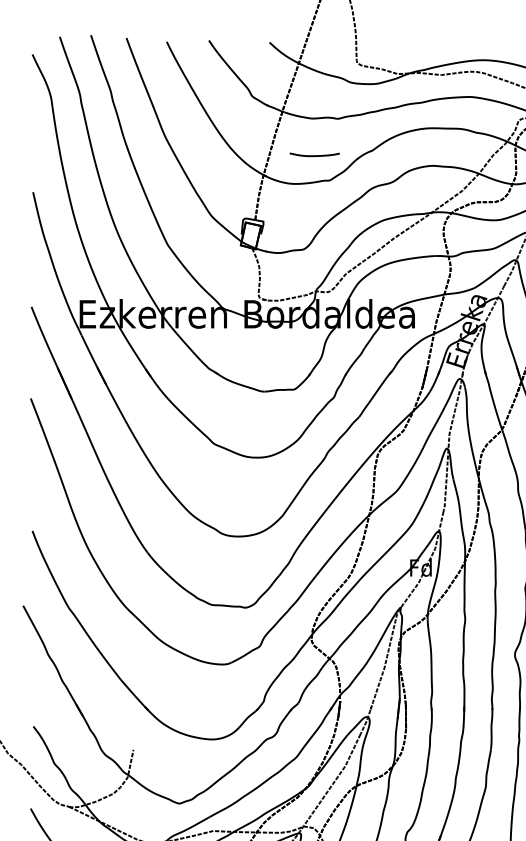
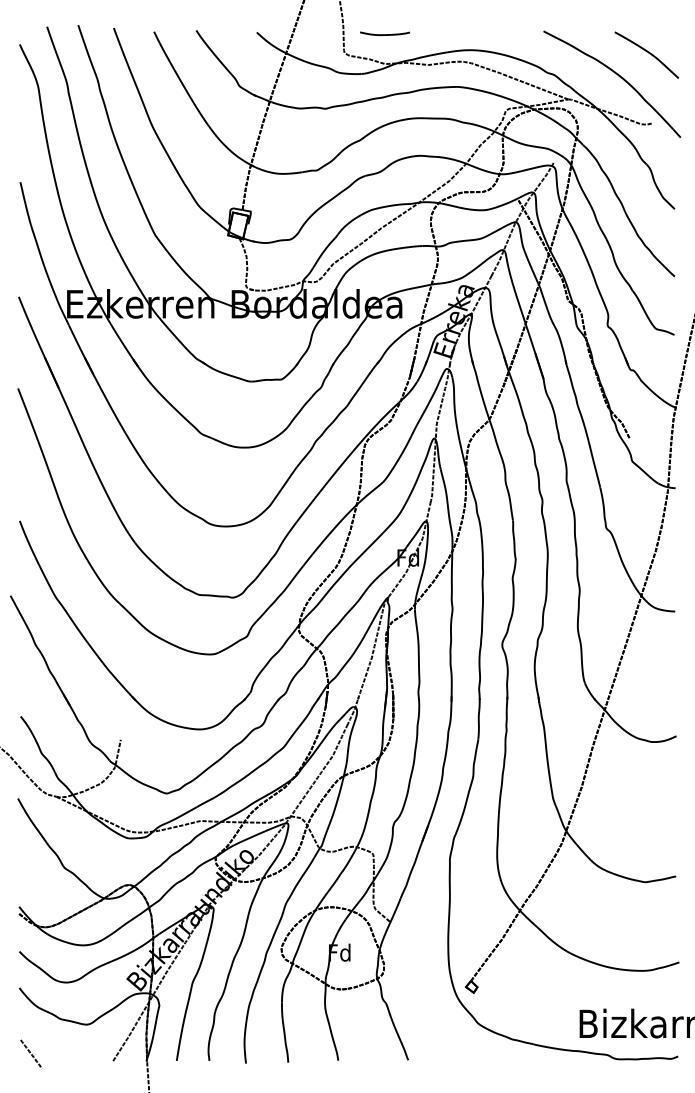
curve: (315, 155) -> (385, 34), moved

